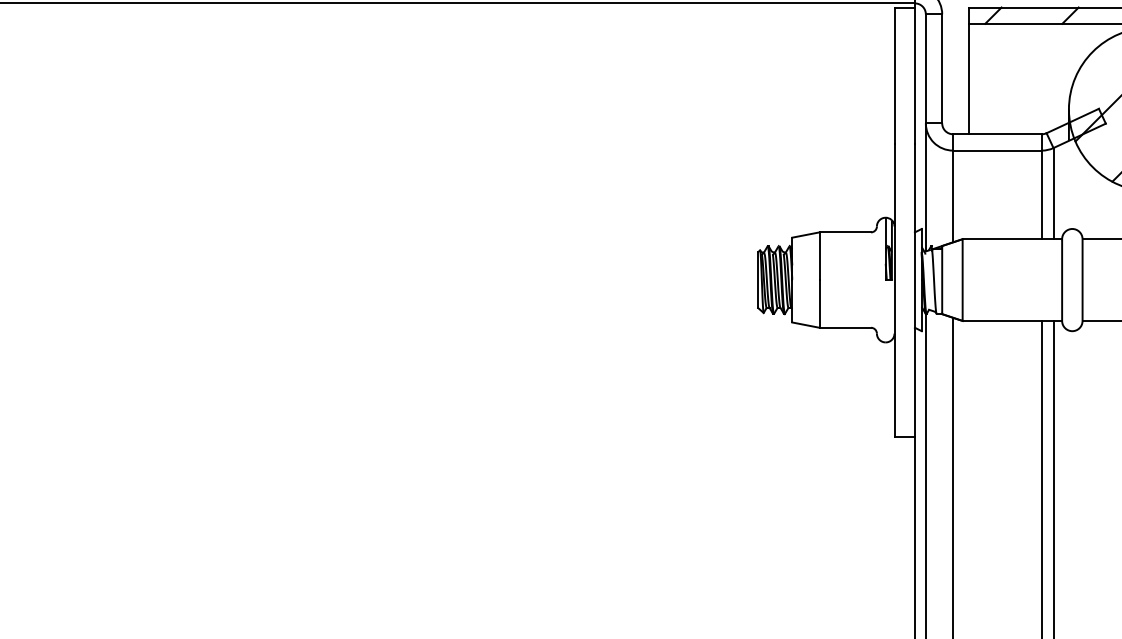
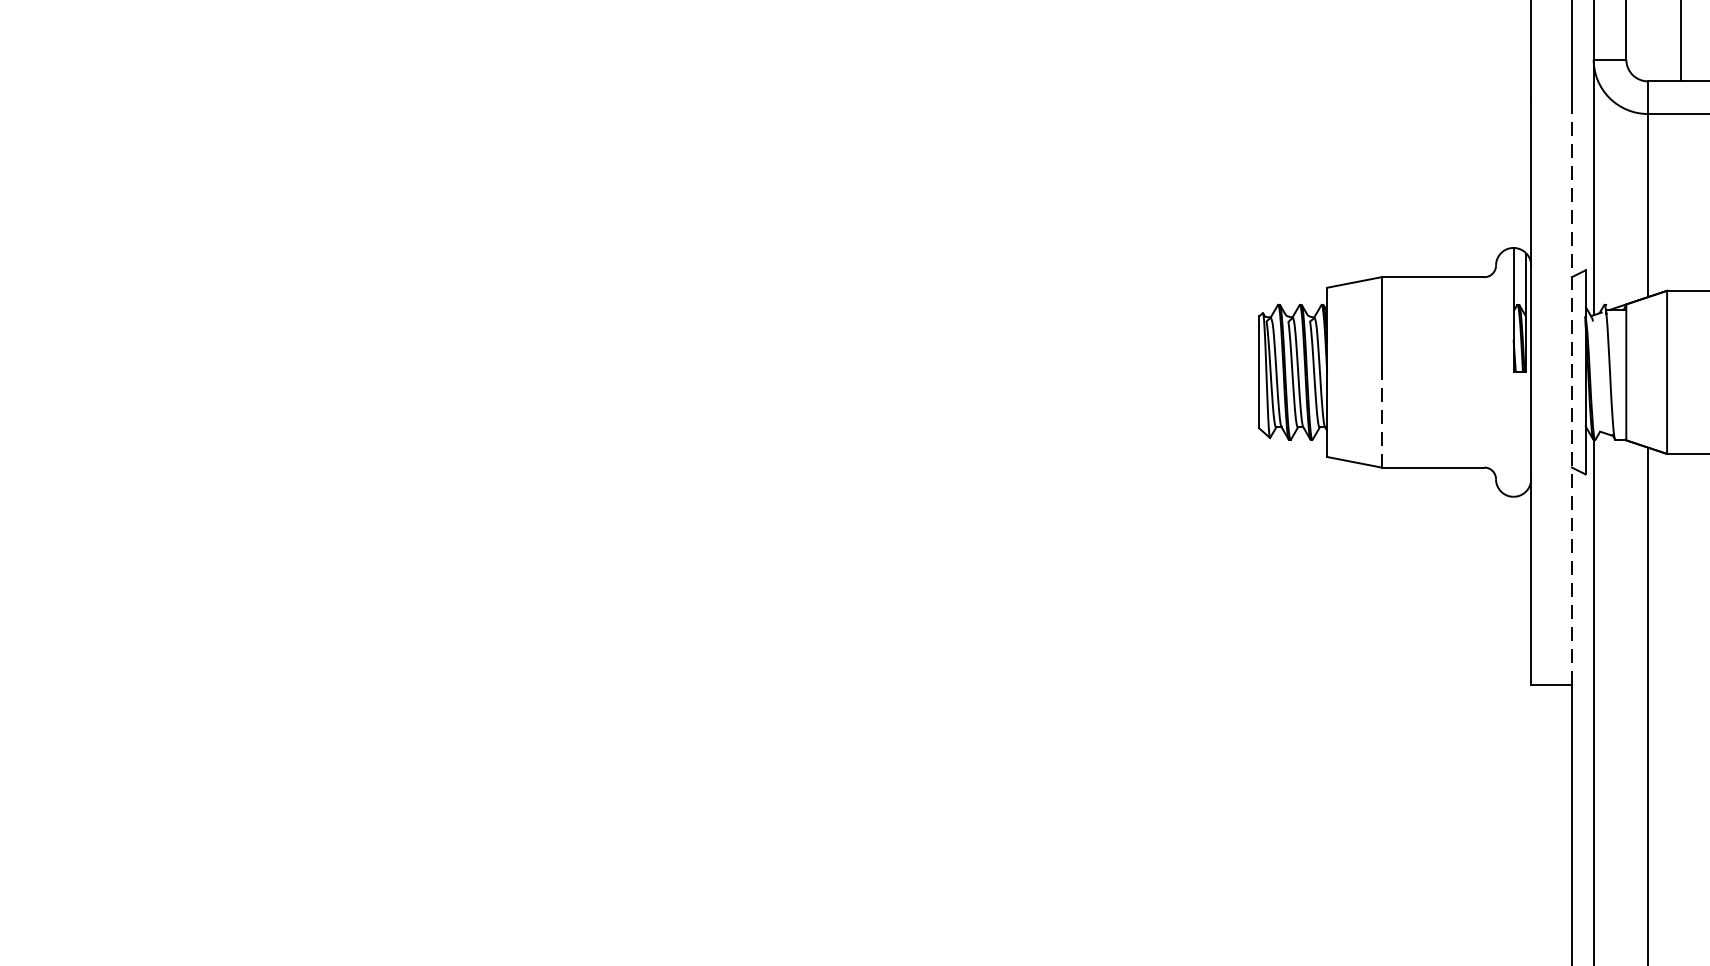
line: (914, 290) -> (1571, 393), solid -> dashed
line: (819, 303) -> (1381, 419), solid -> dashed

